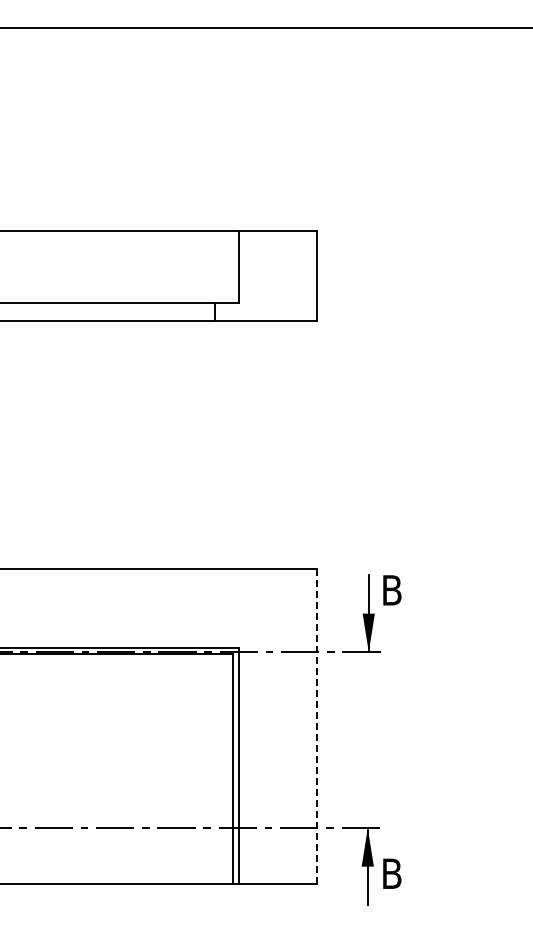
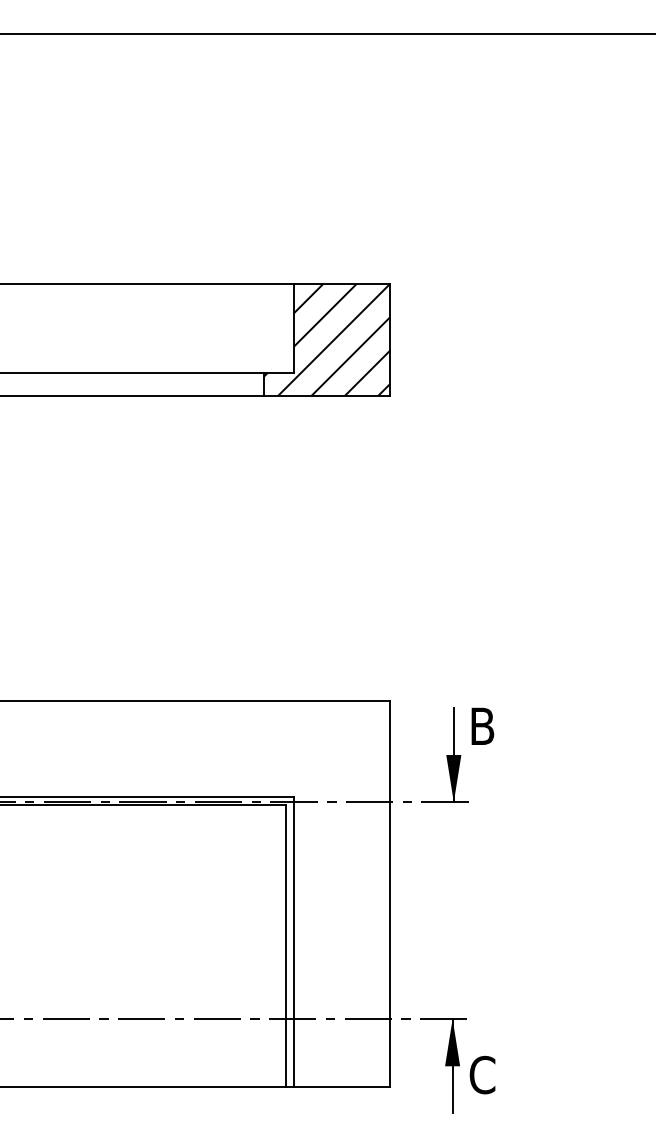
hatch: (265, 275) -> (326, 339), added
line: (317, 725) -> (390, 892), dashed -> solid
text: (391, 873) -> (481, 1074), B -> C

